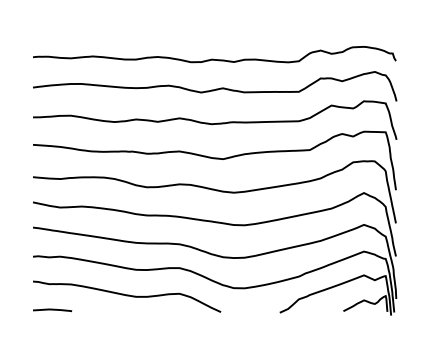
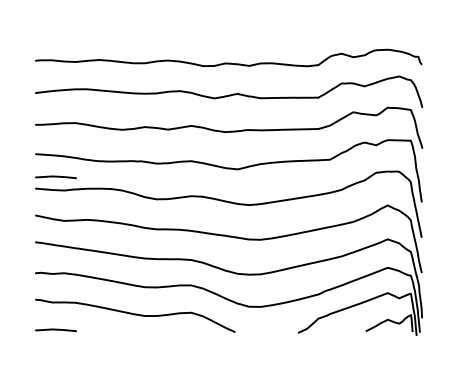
curve: (52, 166) -> (55, 177), added

